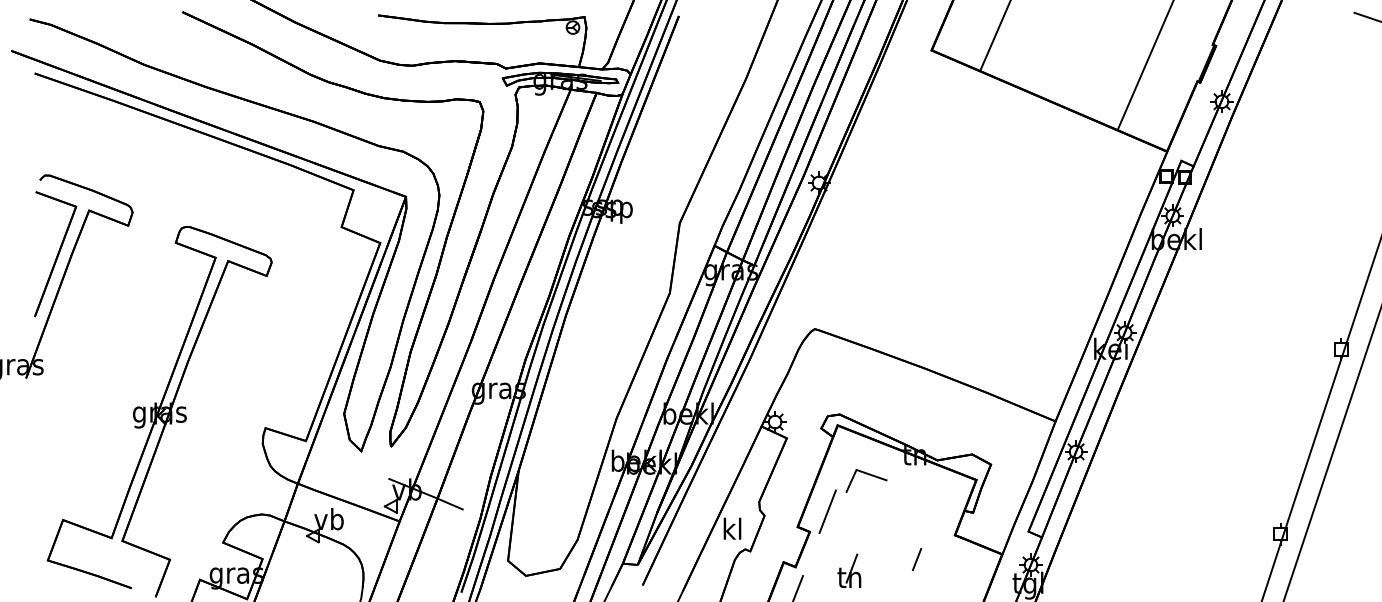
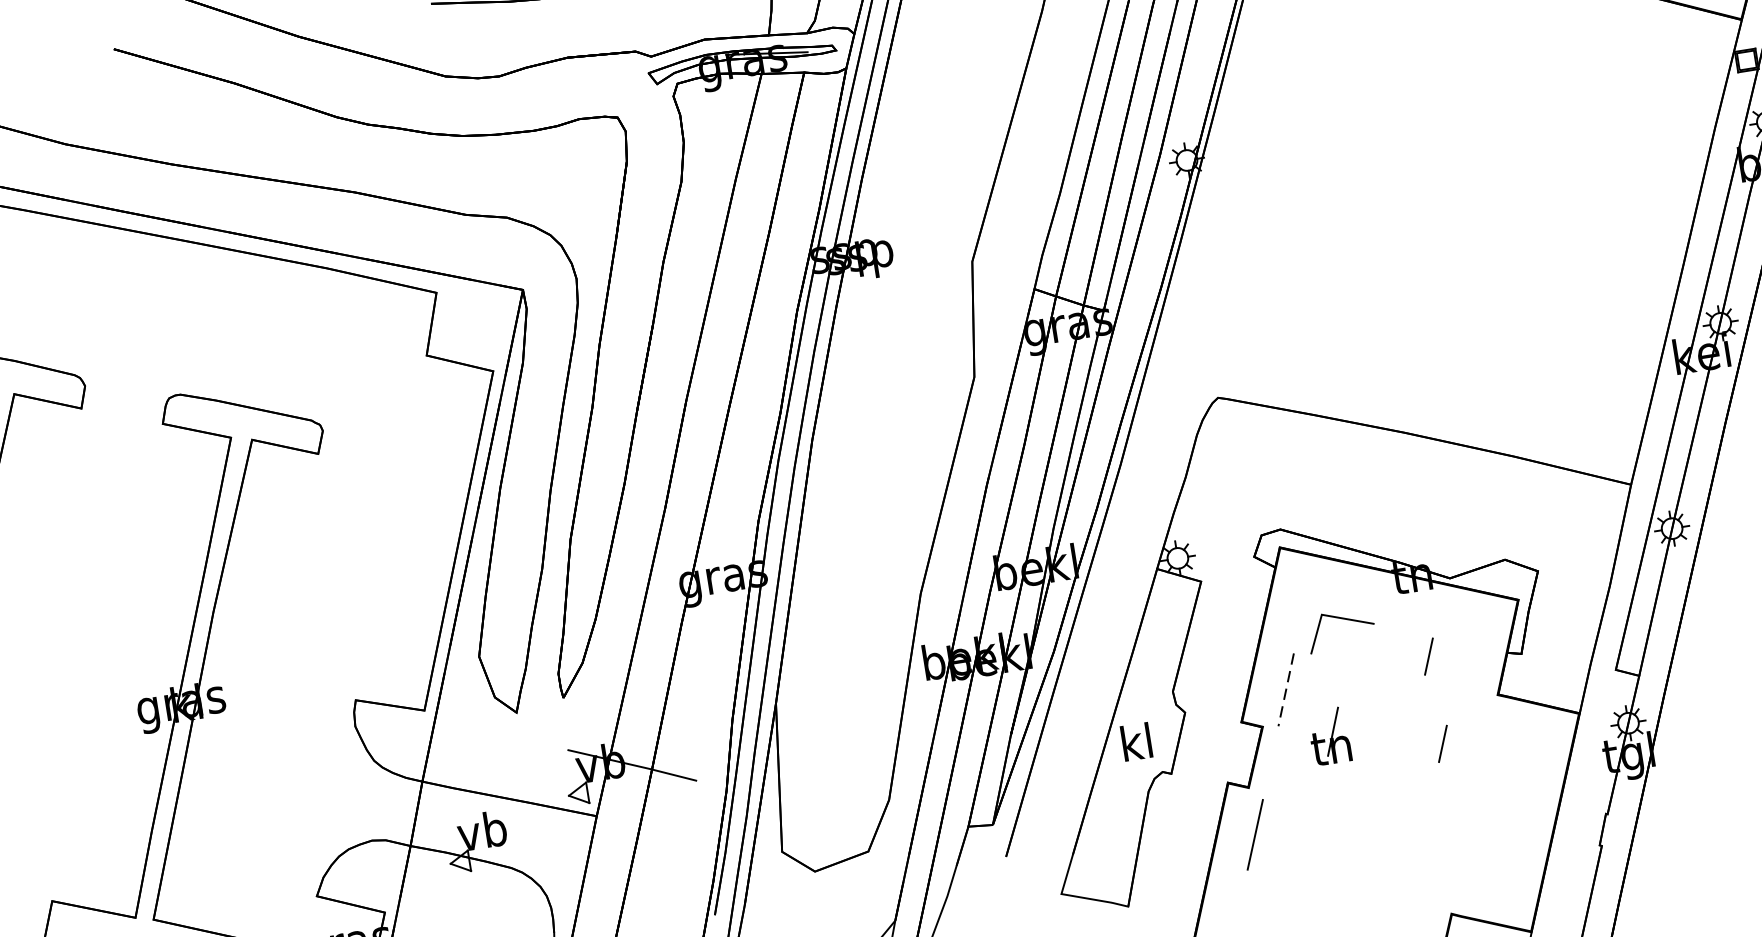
line: (917, 505) -> (1429, 656), added
line: (827, 511) -> (1285, 689), solid -> dashed
part: (849, 570) -> (1329, 735), moved

